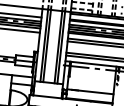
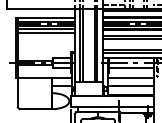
line: (92, 73) -> (131, 67), added
line: (90, 84) -> (130, 78), added

